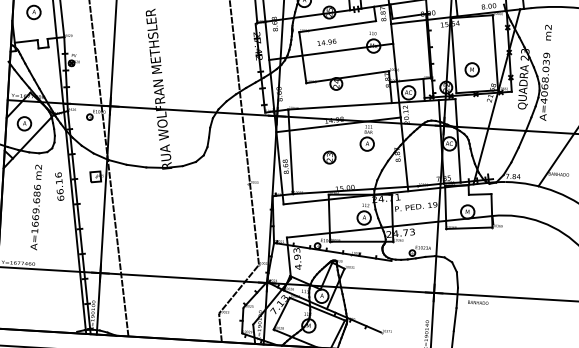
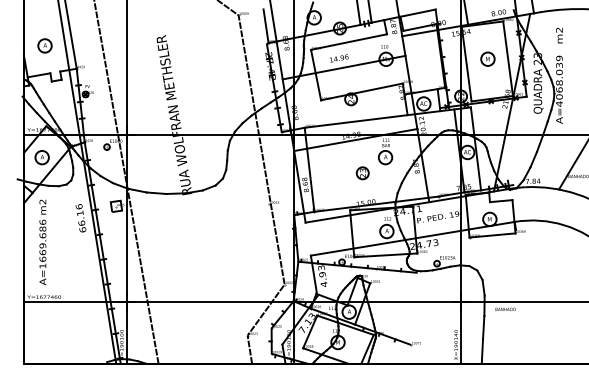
part: (471, 69) -> (487, 58), moved
part: (329, 157) -> (362, 173), moved
text: (35, 206) -> (42, 241), moved

